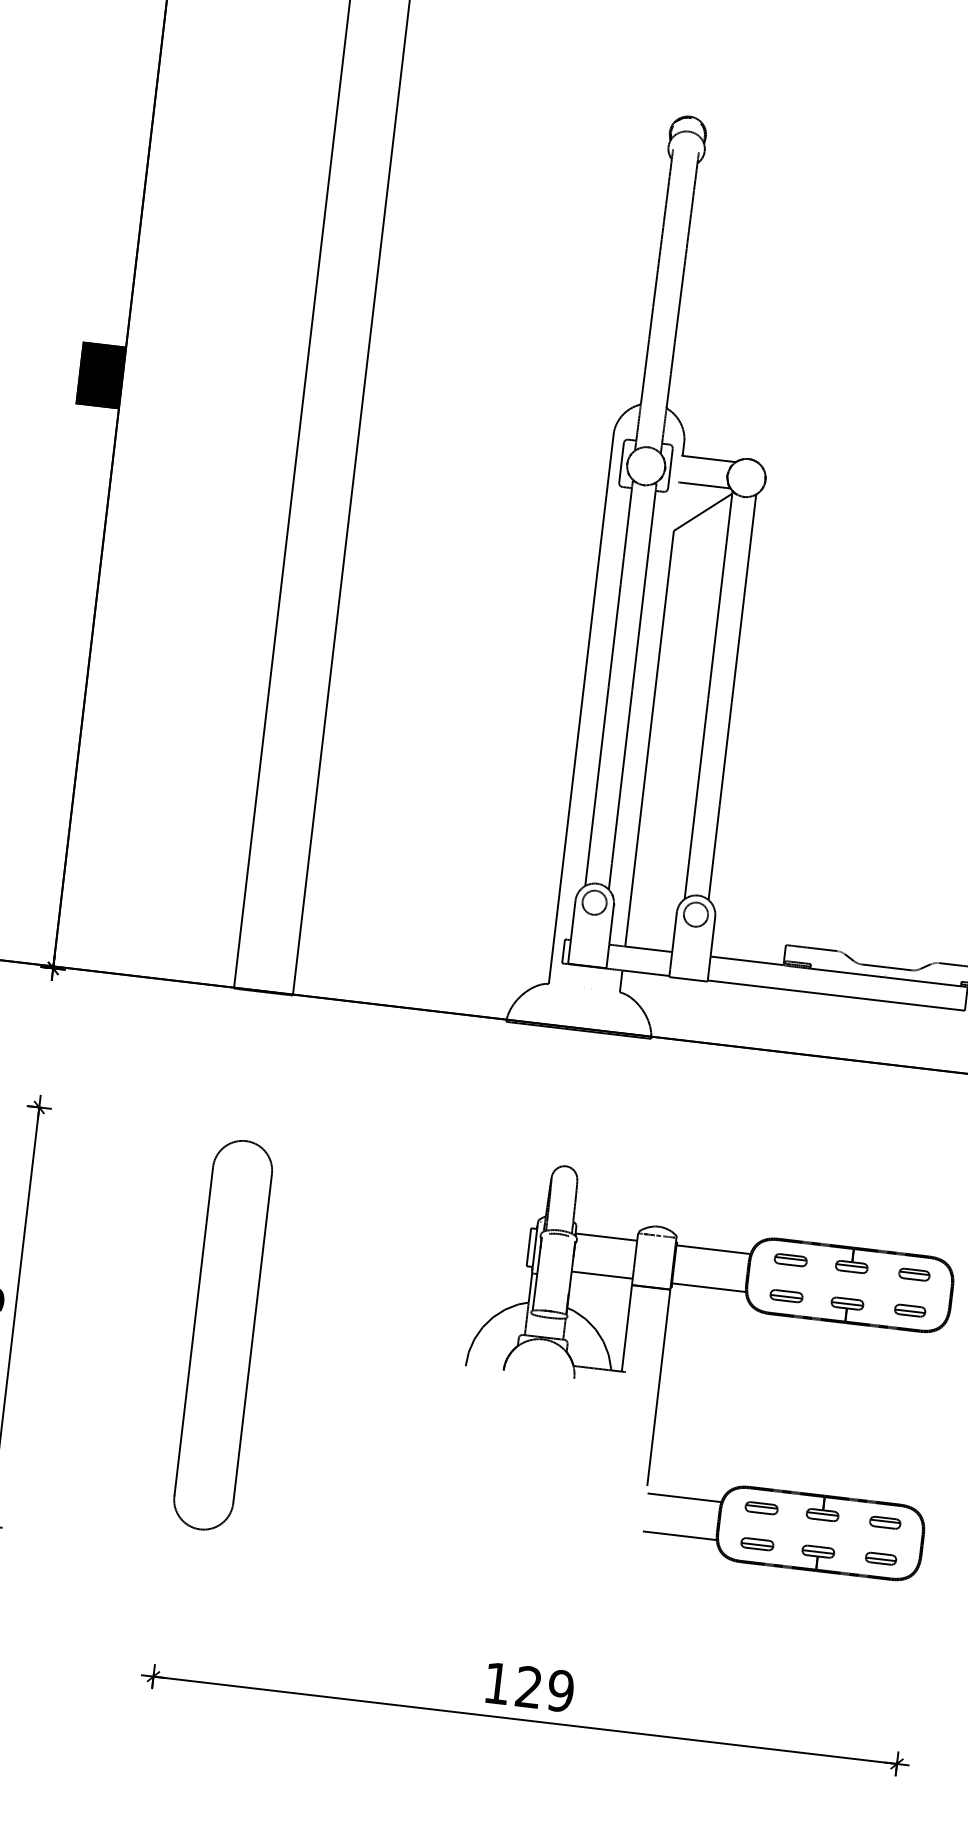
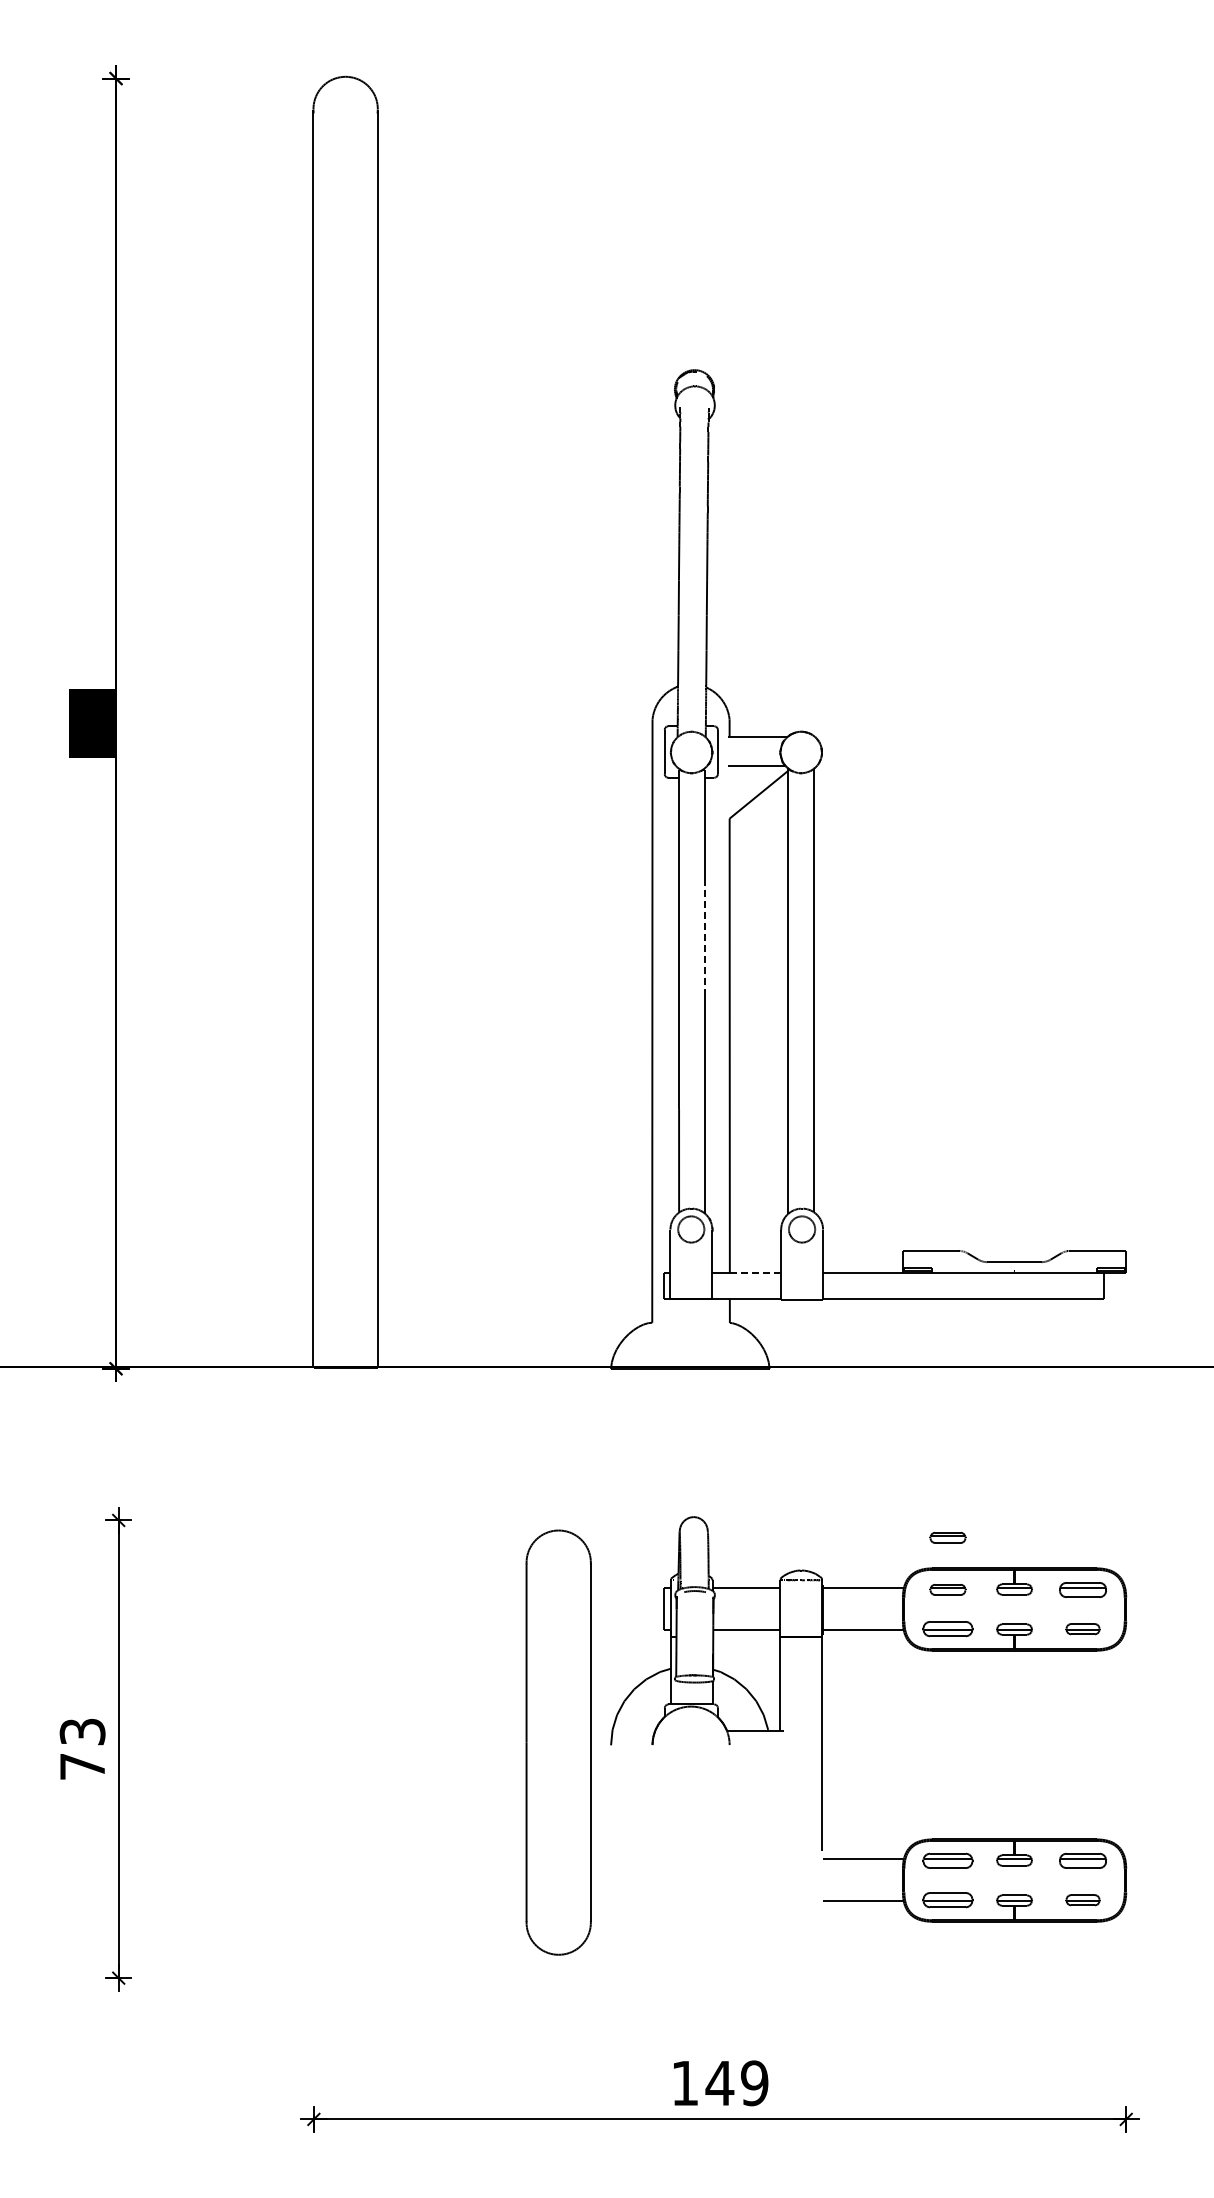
line: (637, 638) -> (704, 939), solid -> dashed
line: (648, 949) -> (755, 1272), solid -> dashed
part: (795, 1212) -> (947, 1537), added
part: (913, 1274) -> (1082, 1589), size x1.4
part: (786, 1296) -> (947, 1629), size x1.4
part: (222, 1335) -> (558, 1742), moved
part: (761, 1507) -> (947, 1860), size x1.4
part: (884, 1522) -> (1082, 1860), size x1.4
part: (756, 1544) -> (947, 1900), size x1.4
text: (528, 1686) -> (719, 2082), 129 -> 149

